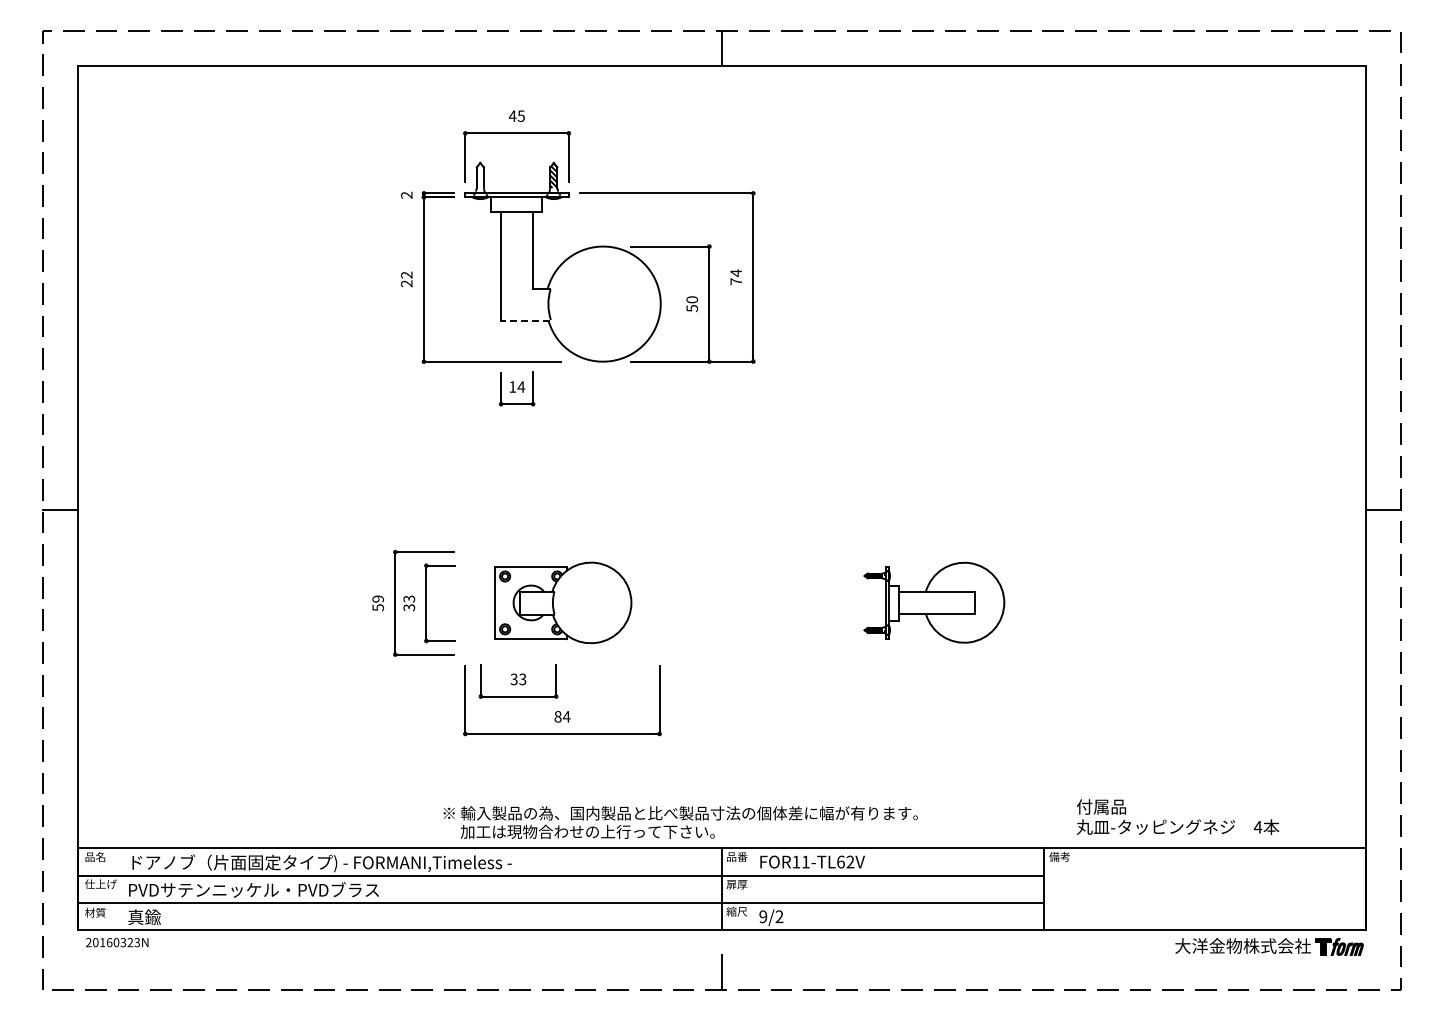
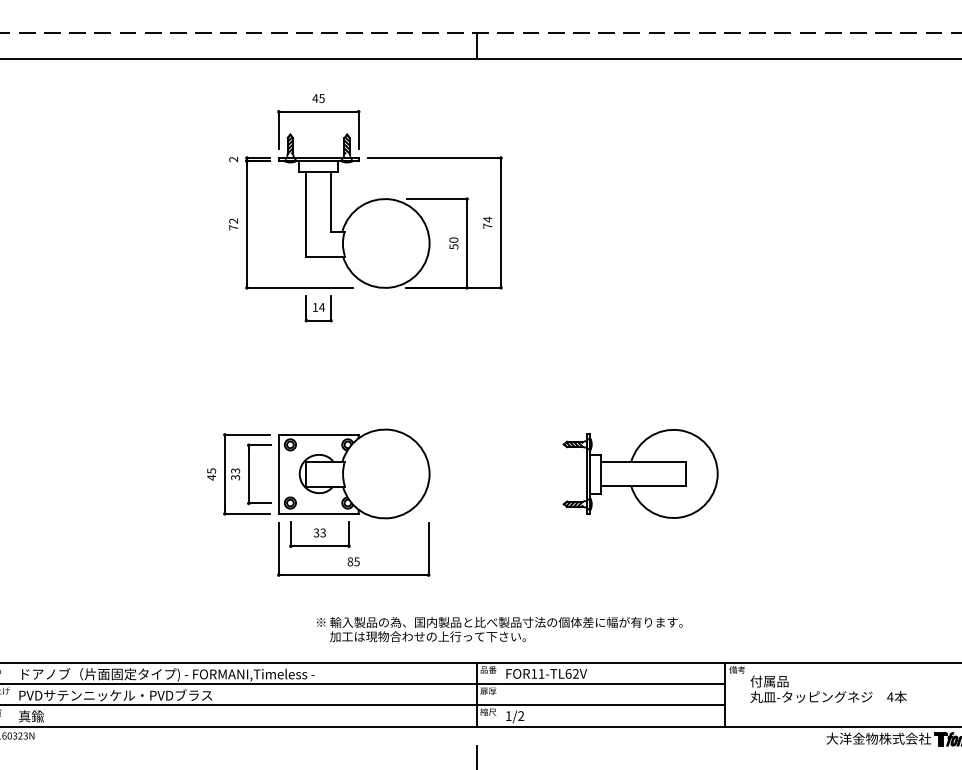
hatch: (479, 175) -> (289, 144), added
text: (406, 283) -> (233, 227), 22 -> 72
line: (525, 321) -> (325, 256), dashed -> solid
part: (562, 602) -> (353, 473), size x1.43
part: (934, 602) -> (640, 473), size x1.43
text: (378, 603) -> (211, 474), 59 -> 45
text: (566, 716) -> (356, 561), 84 -> 85
text: (1177, 816) -> (828, 688), moved
text: (680, 822) -> (499, 629), moved
text: (763, 916) -> (508, 715), 9/2 -> 1/2

